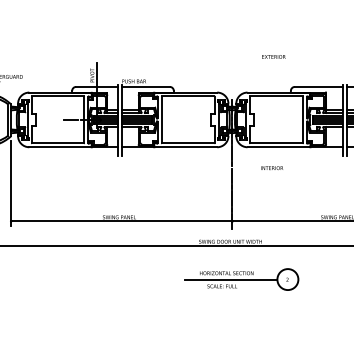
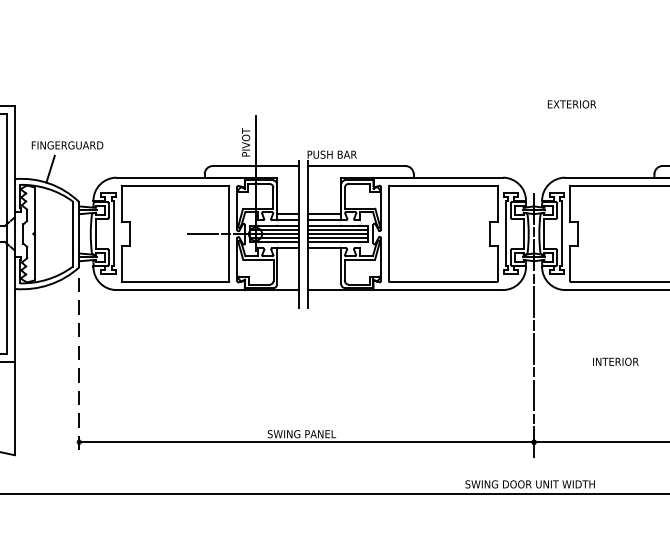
text: (273, 56) -> (571, 103), moved
text: (271, 168) -> (614, 362), moved
line: (11, 183) -> (79, 364), solid -> dashed

